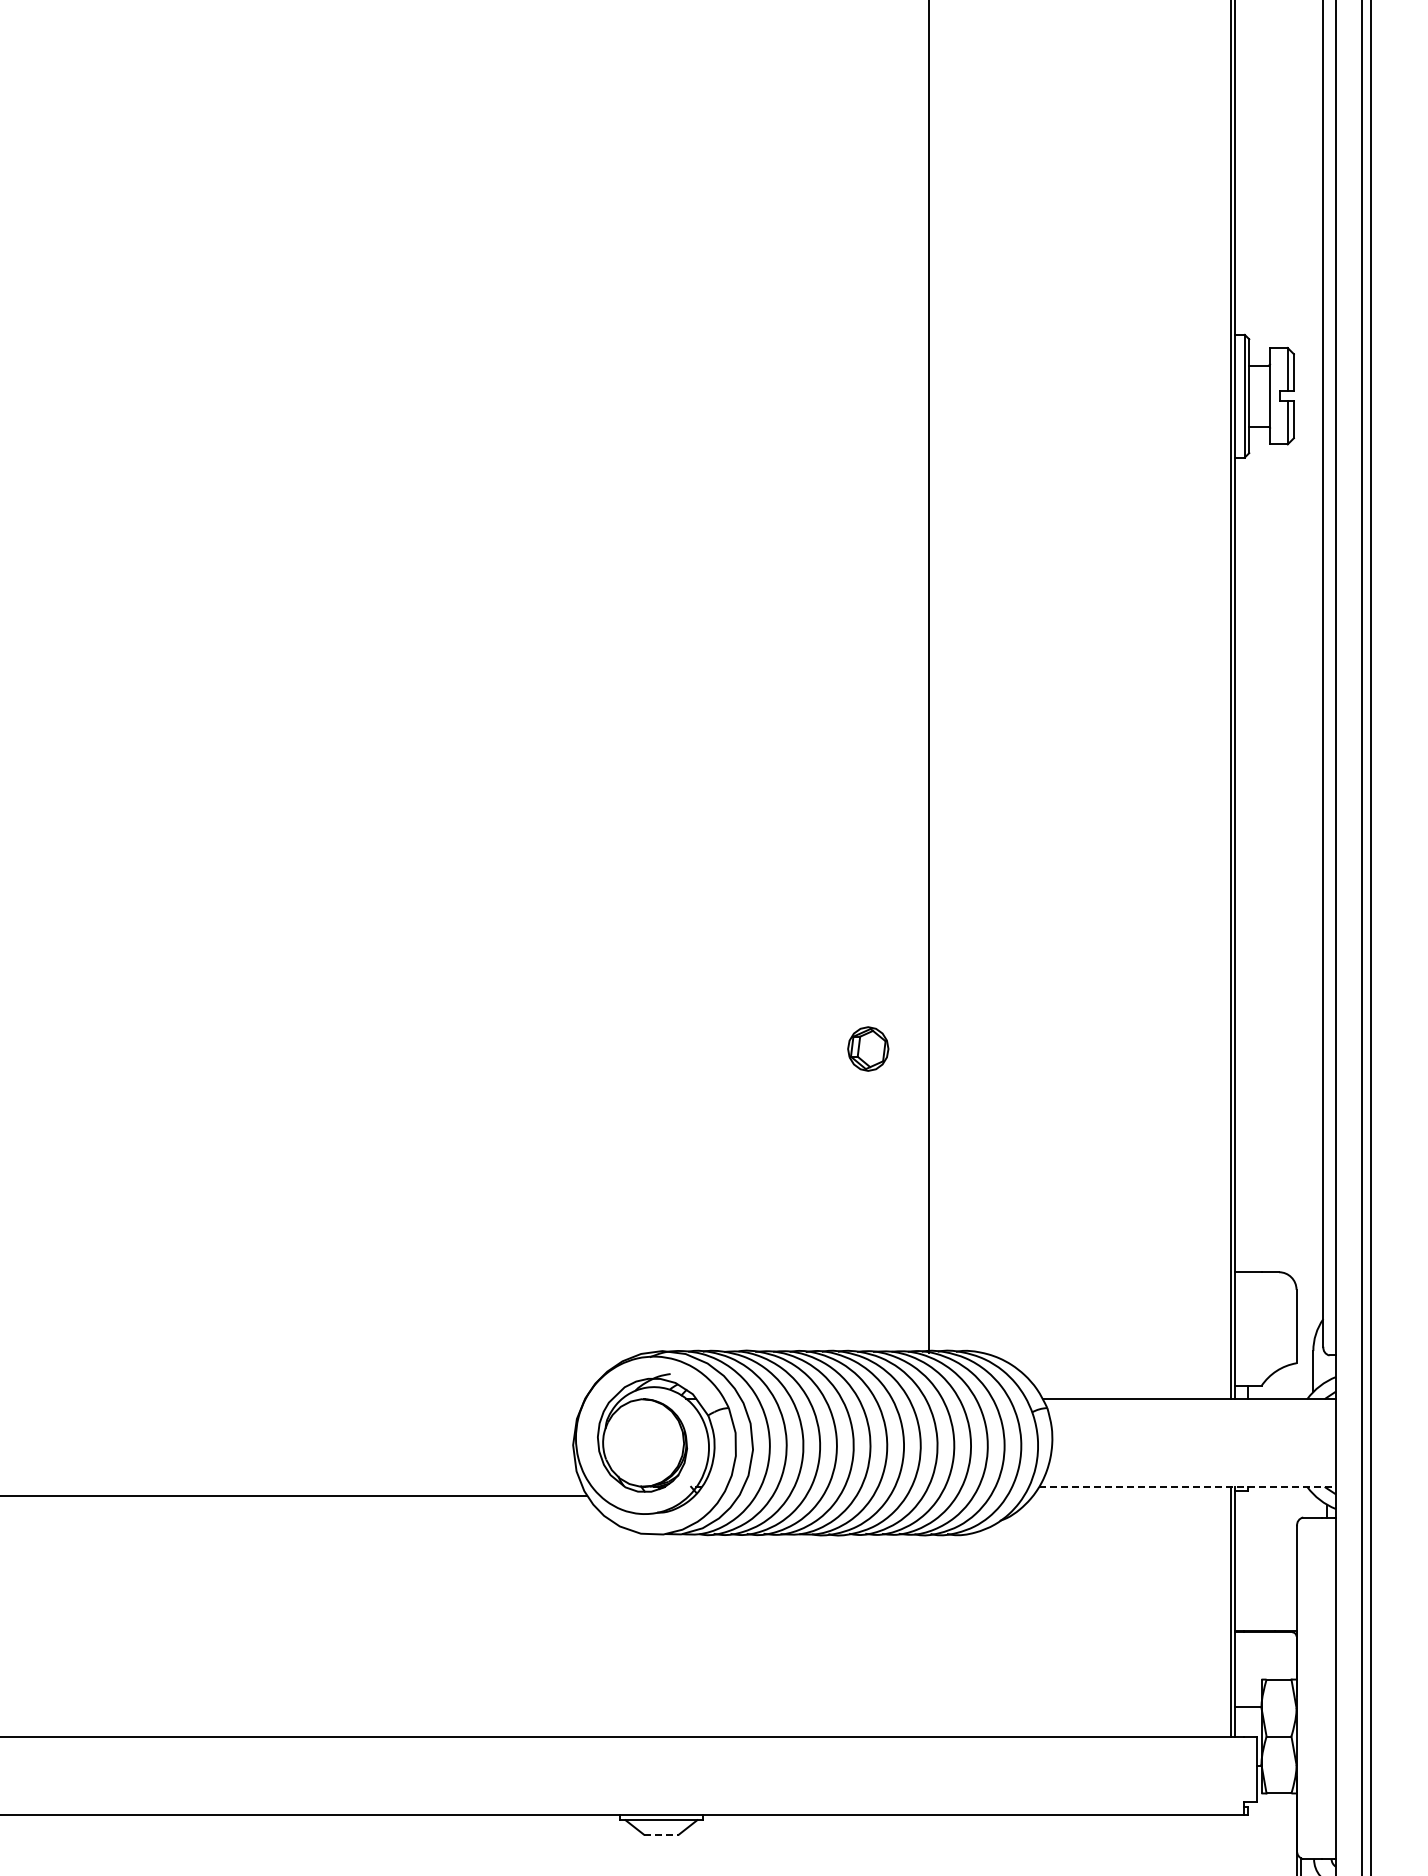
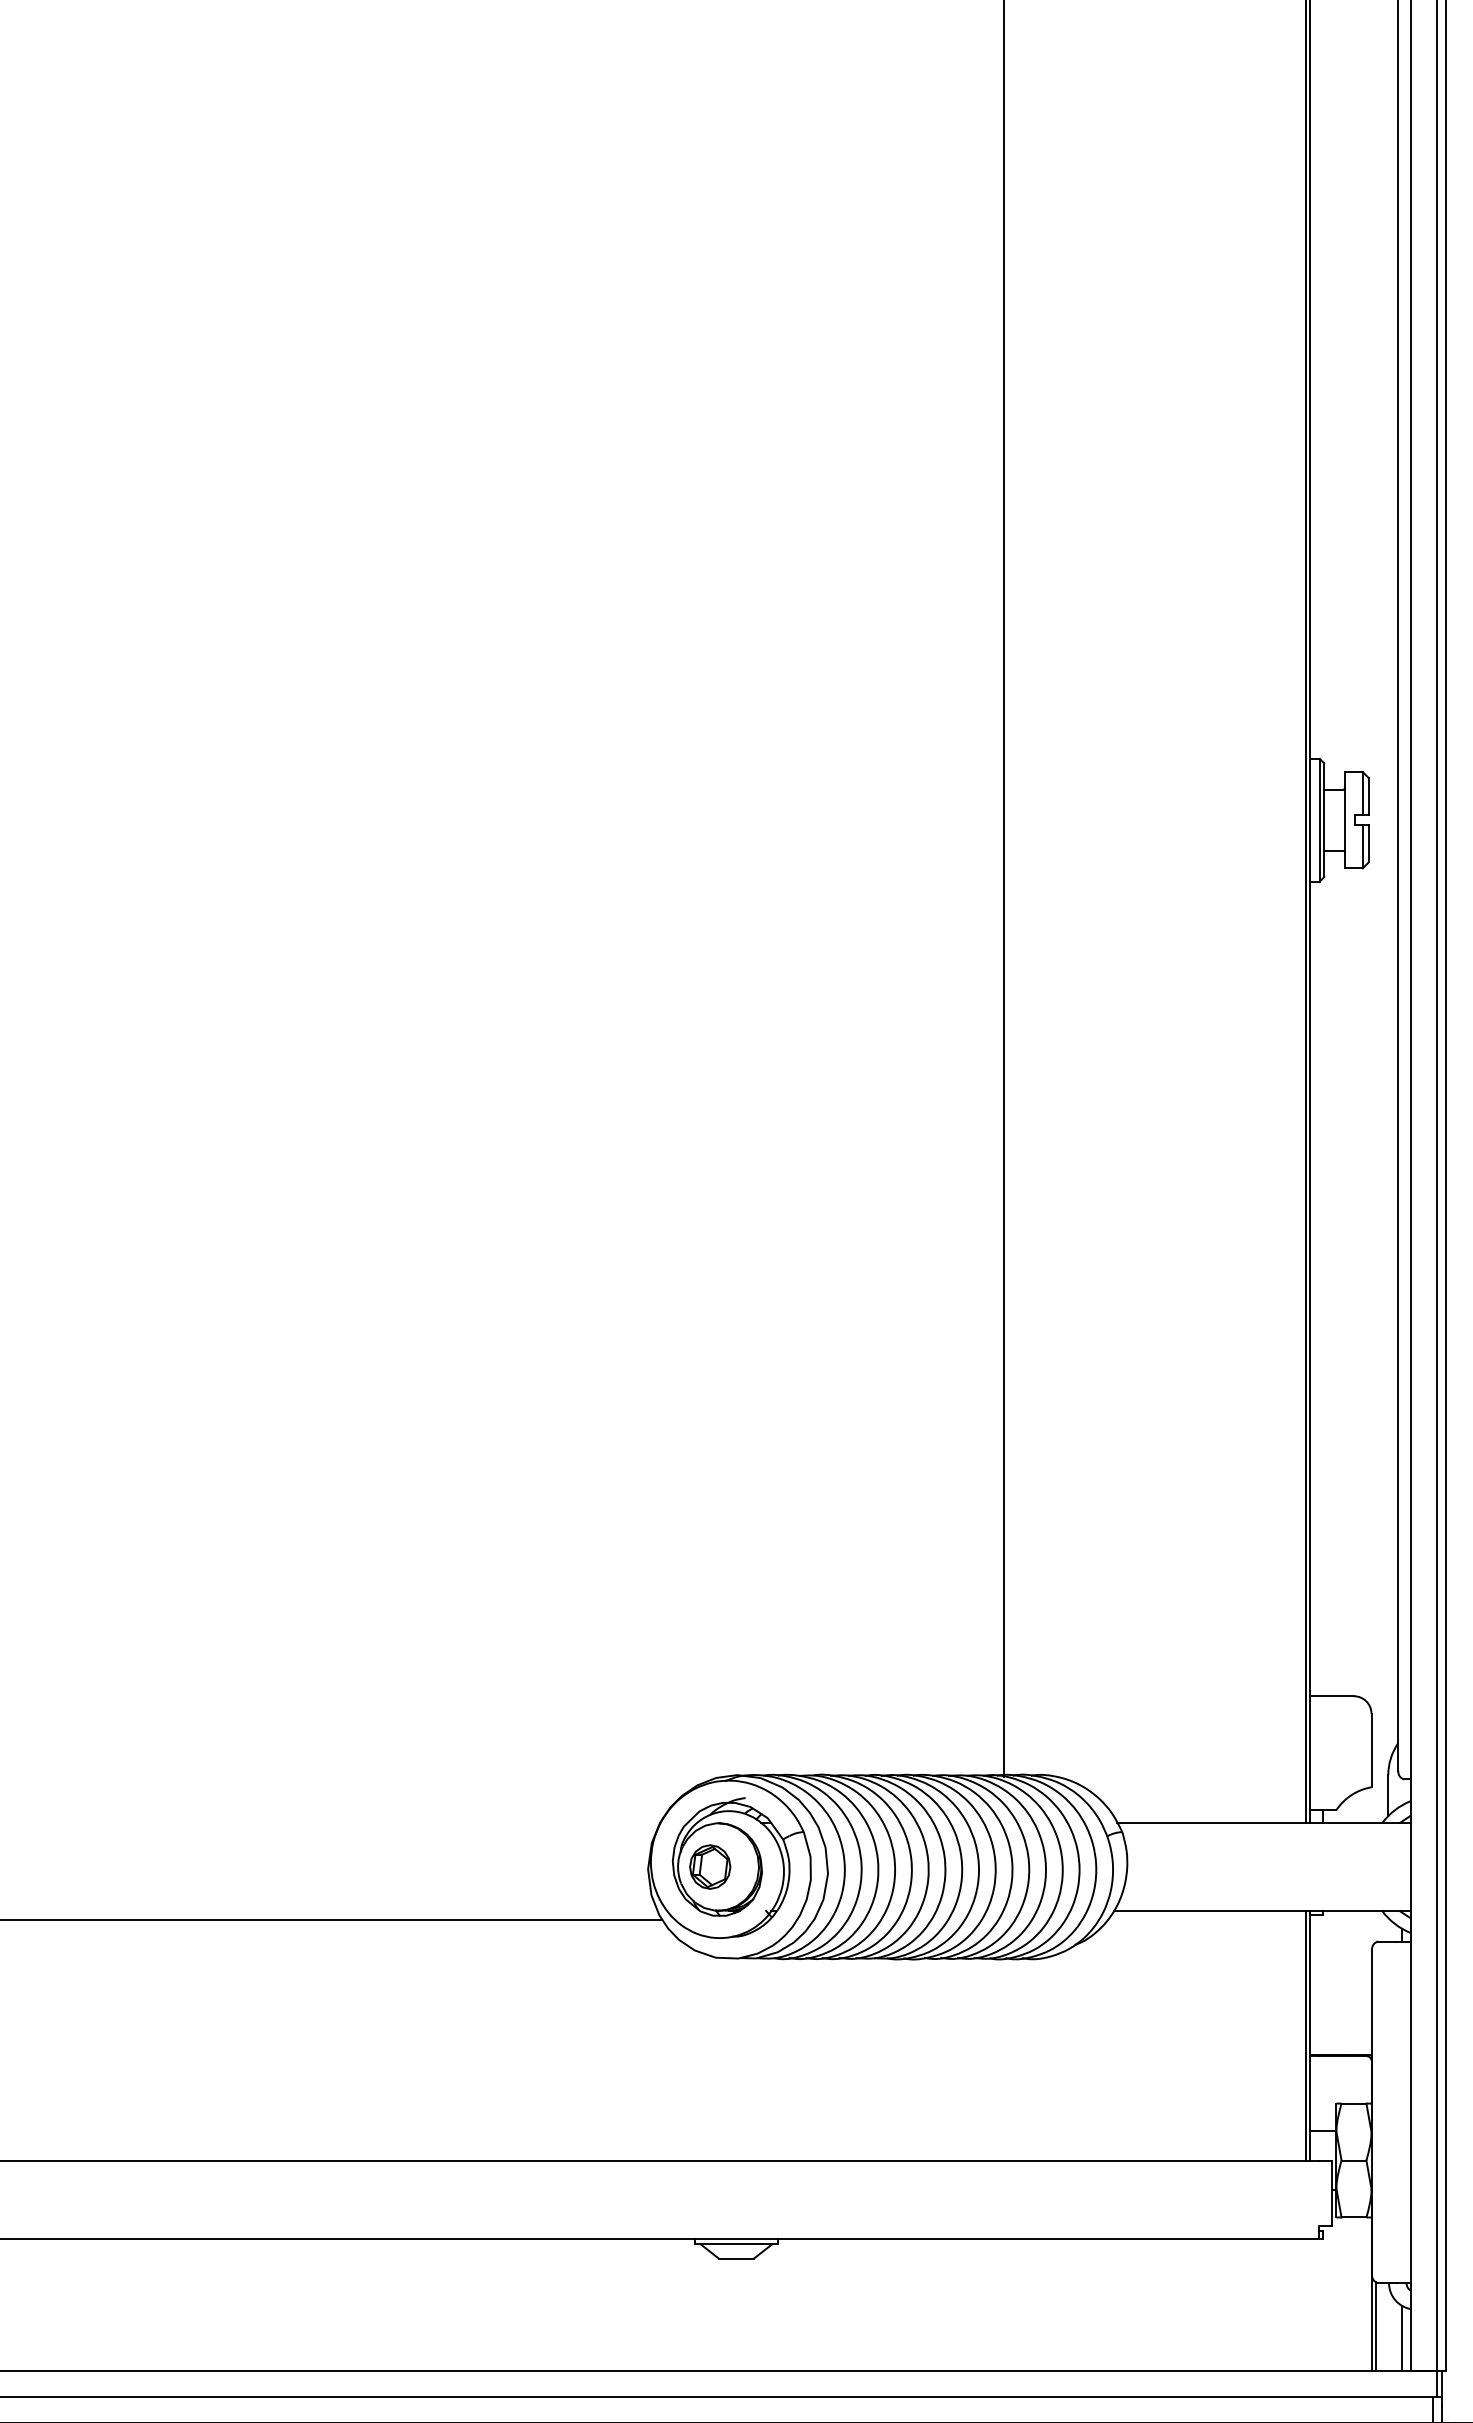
part: (868, 1048) -> (710, 1866), moved
line: (1188, 1486) -> (1263, 1910), dashed -> solid
line: (661, 1834) -> (736, 2258), dashed -> solid

